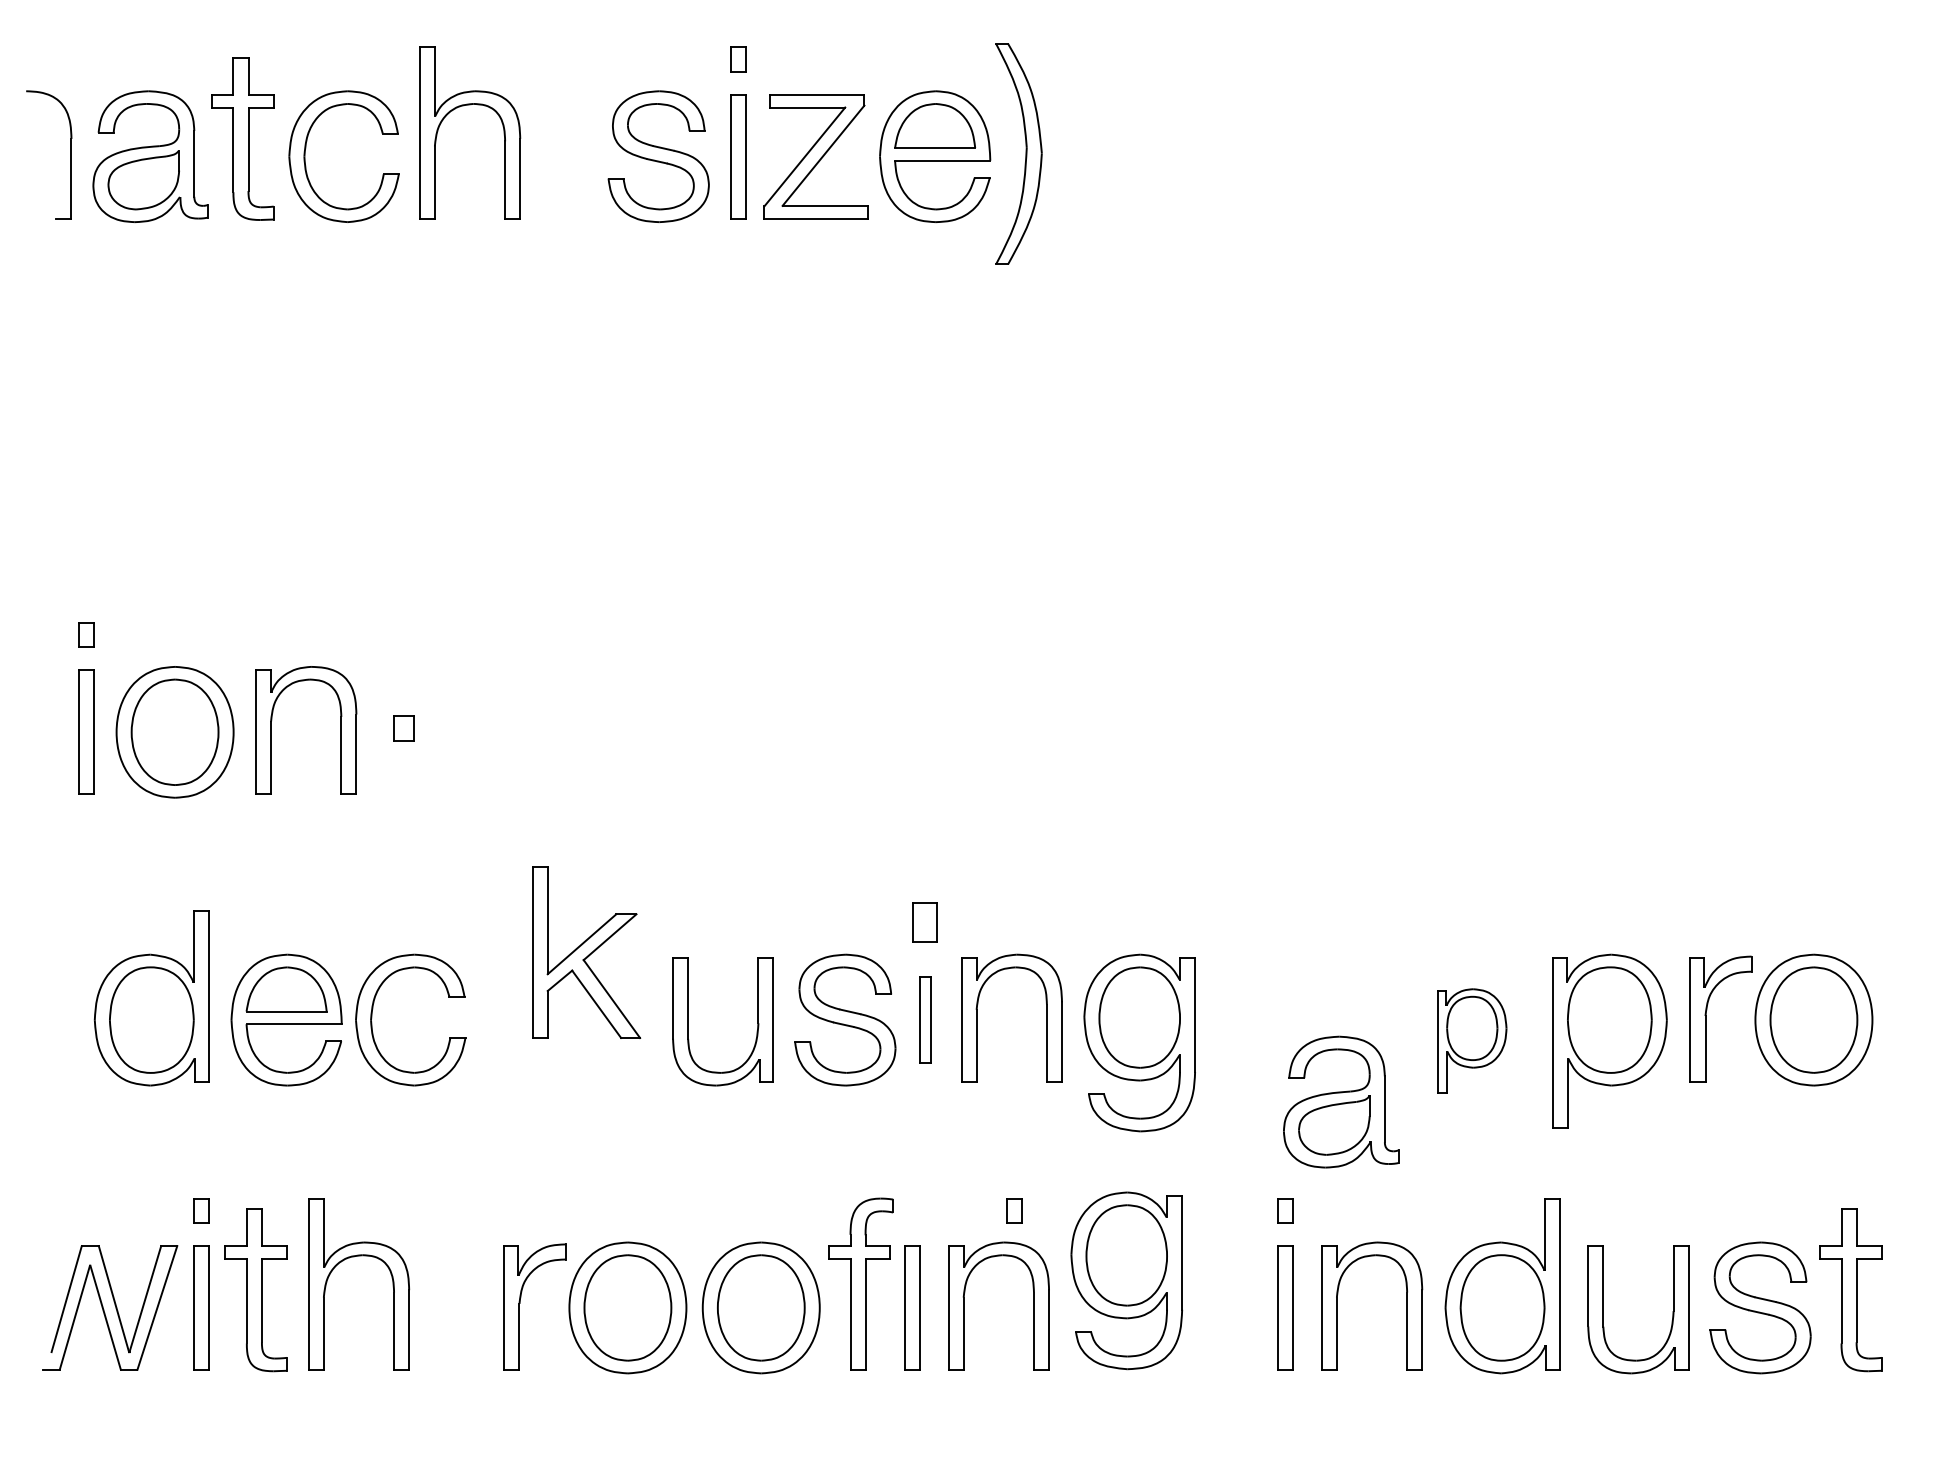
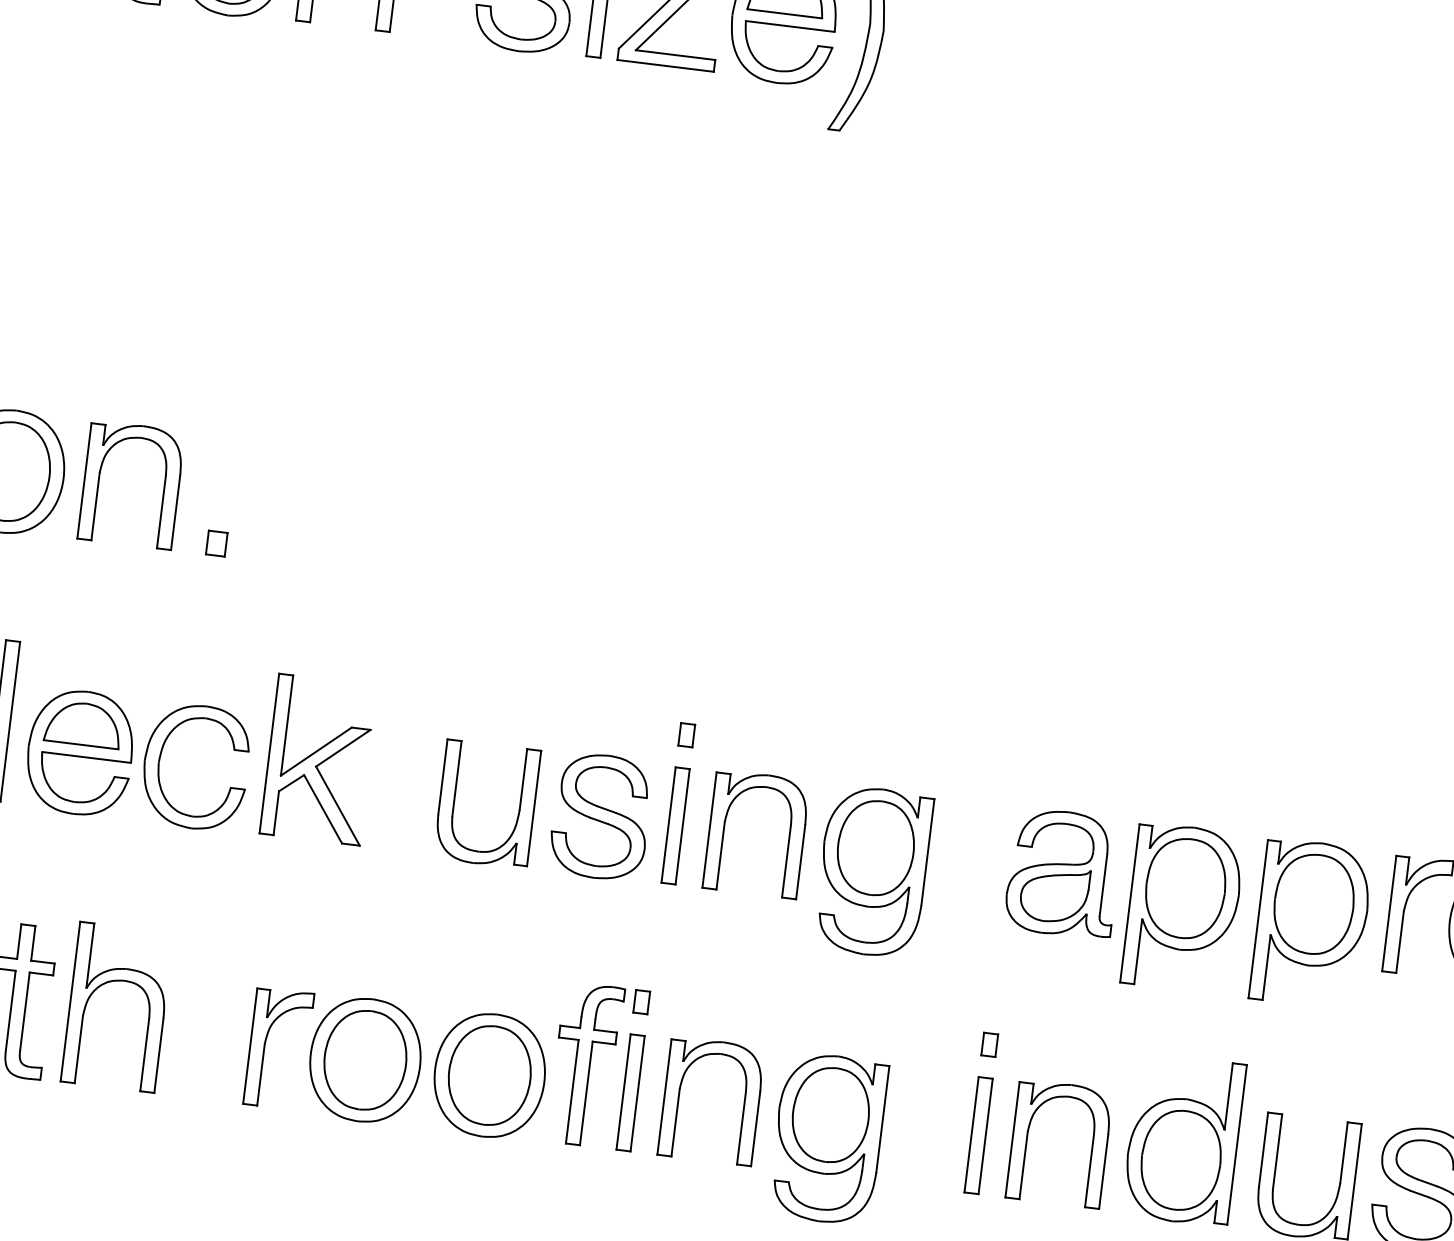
part: (403, 728) -> (216, 543), moved
part: (925, 922) -> (687, 734), size x0.62
part: (586, 952) -> (319, 759), moved
part: (925, 1019) -> (675, 825), size x1.43
part: (1472, 1040) -> (1183, 907), size x1.67
part: (1341, 1101) -> (1063, 873), moved
part: (1014, 1210) -> (641, 1002), moved
part: (1126, 1280) -> (827, 1138), moved

